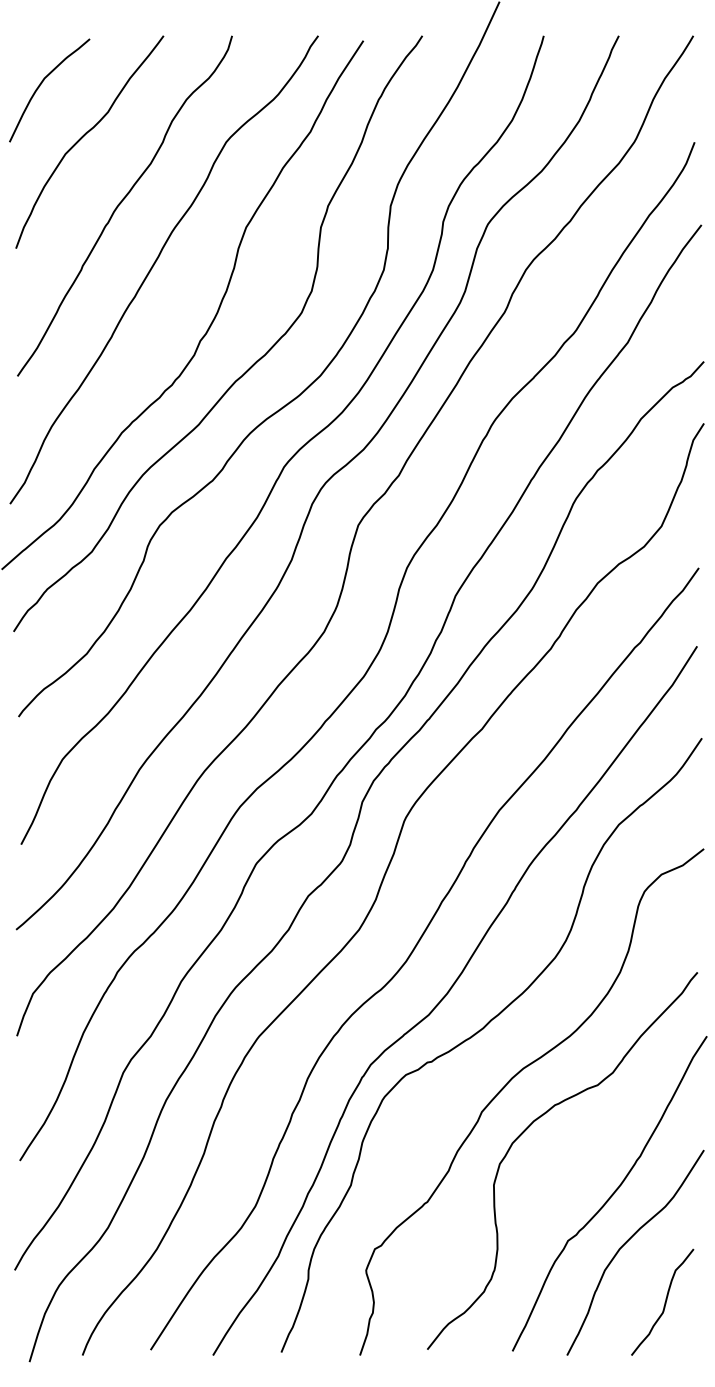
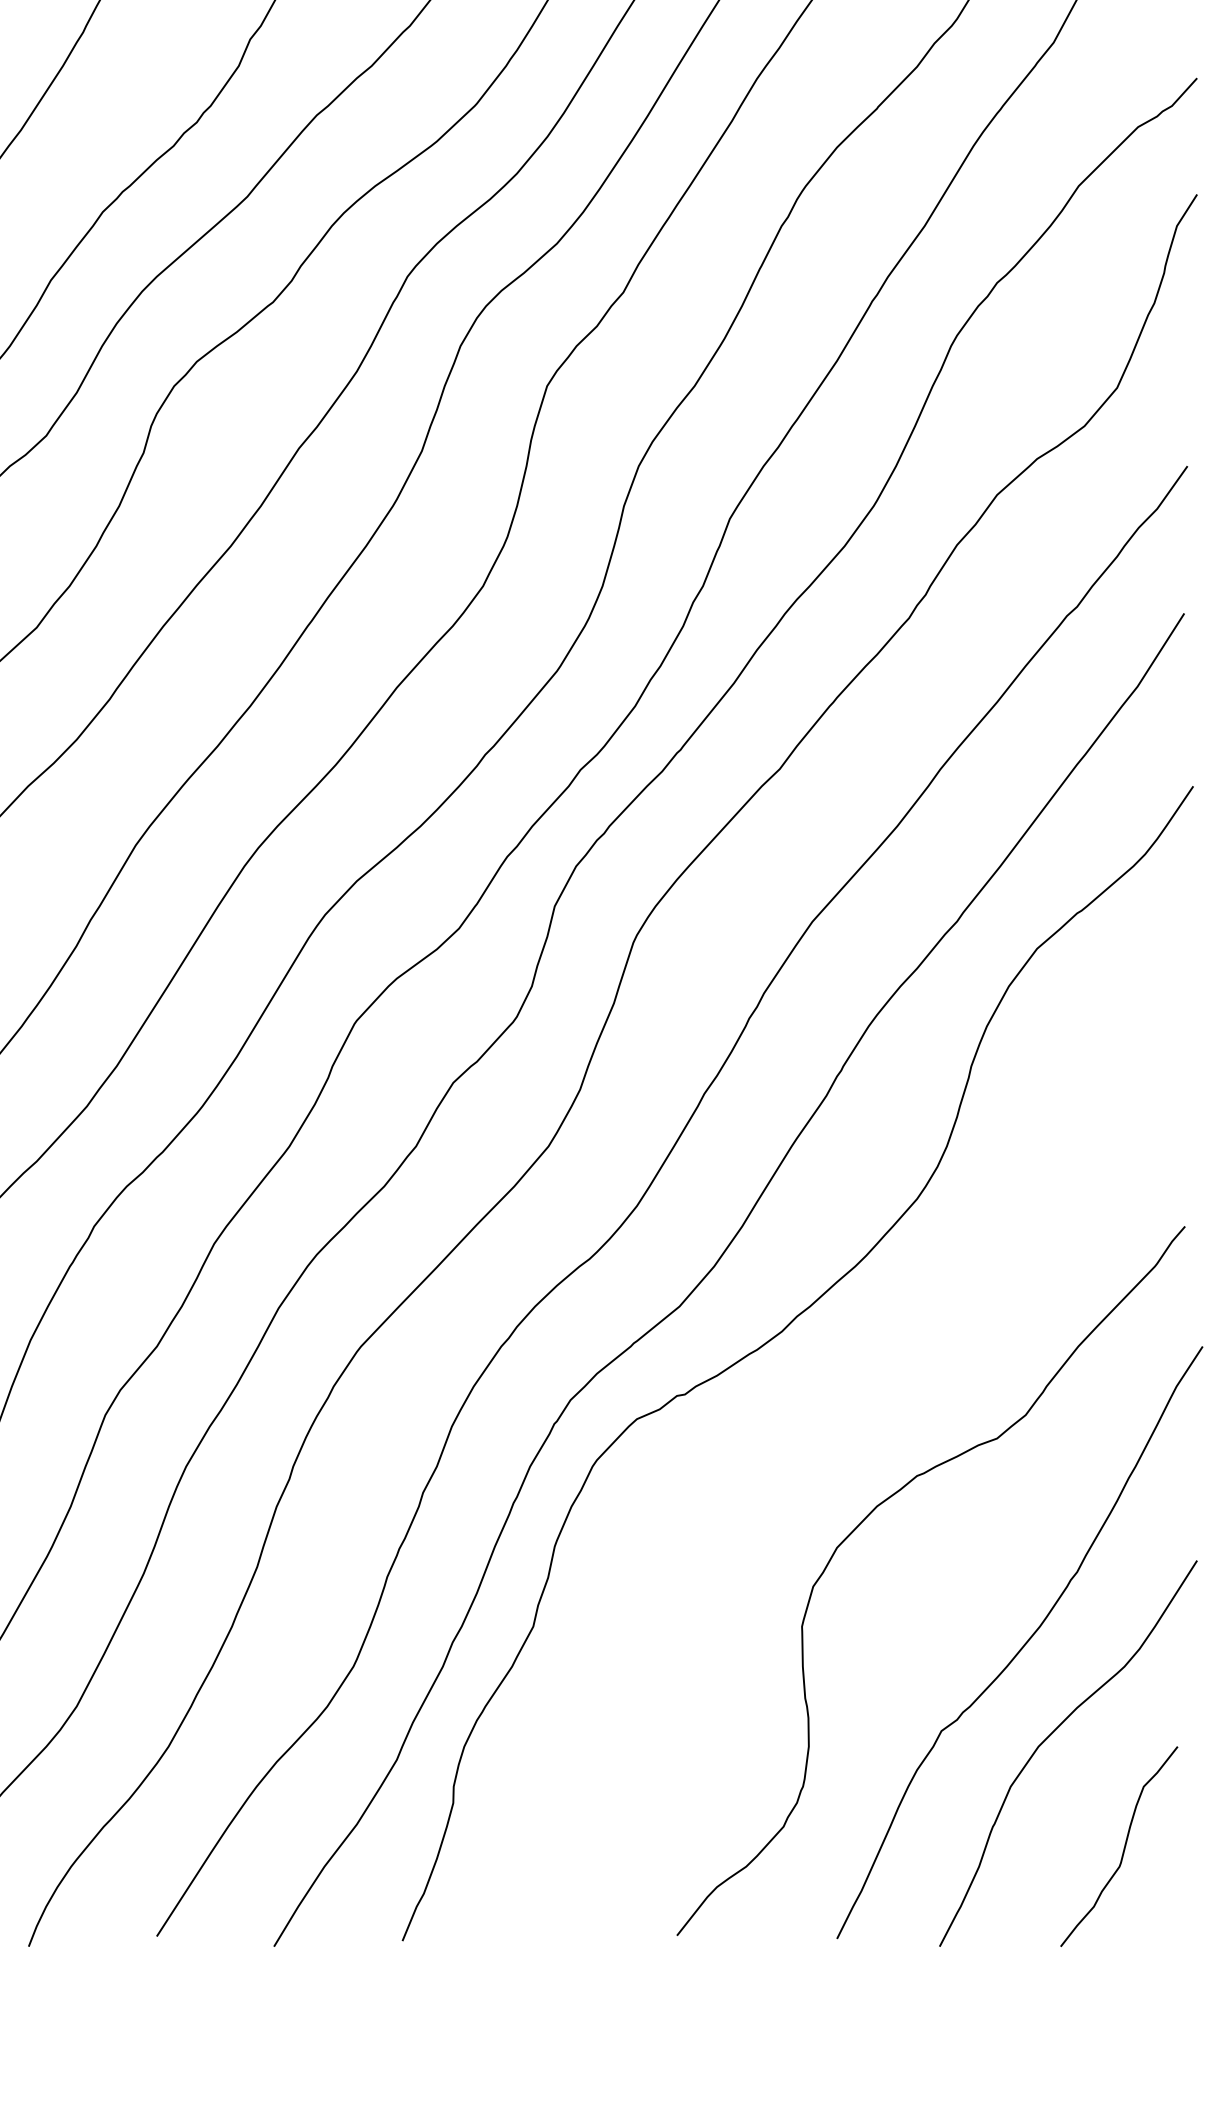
curve: (511, 1080) -> (835, 1429), removed

